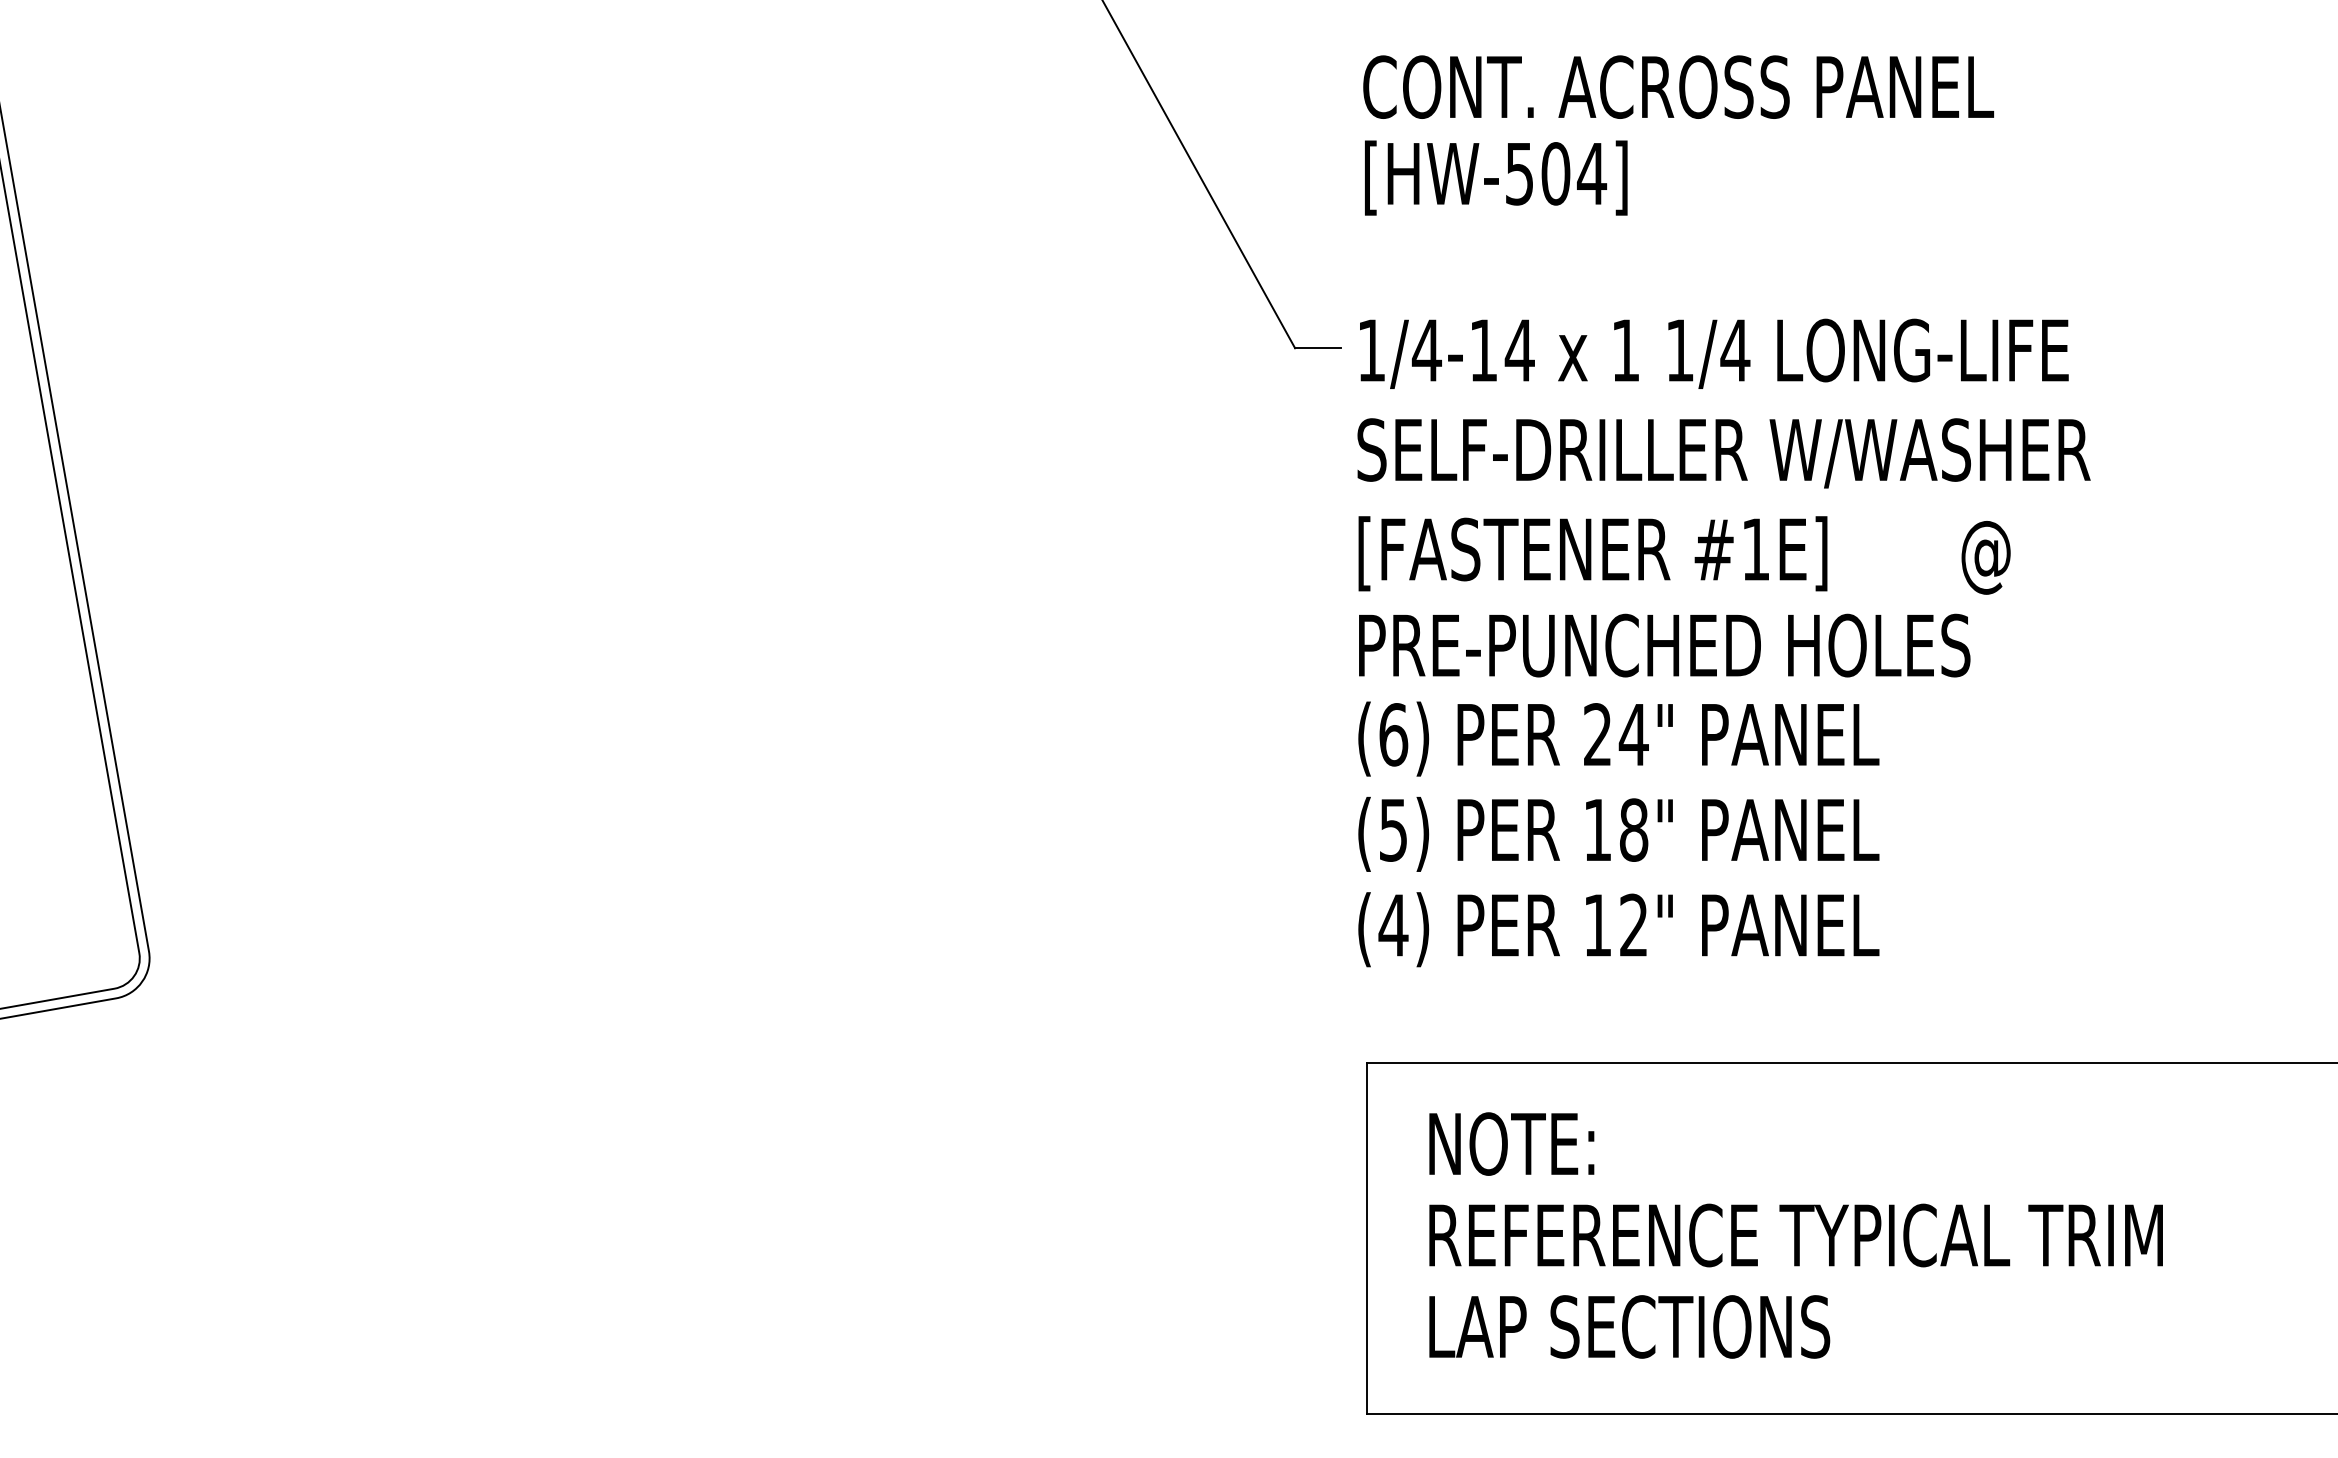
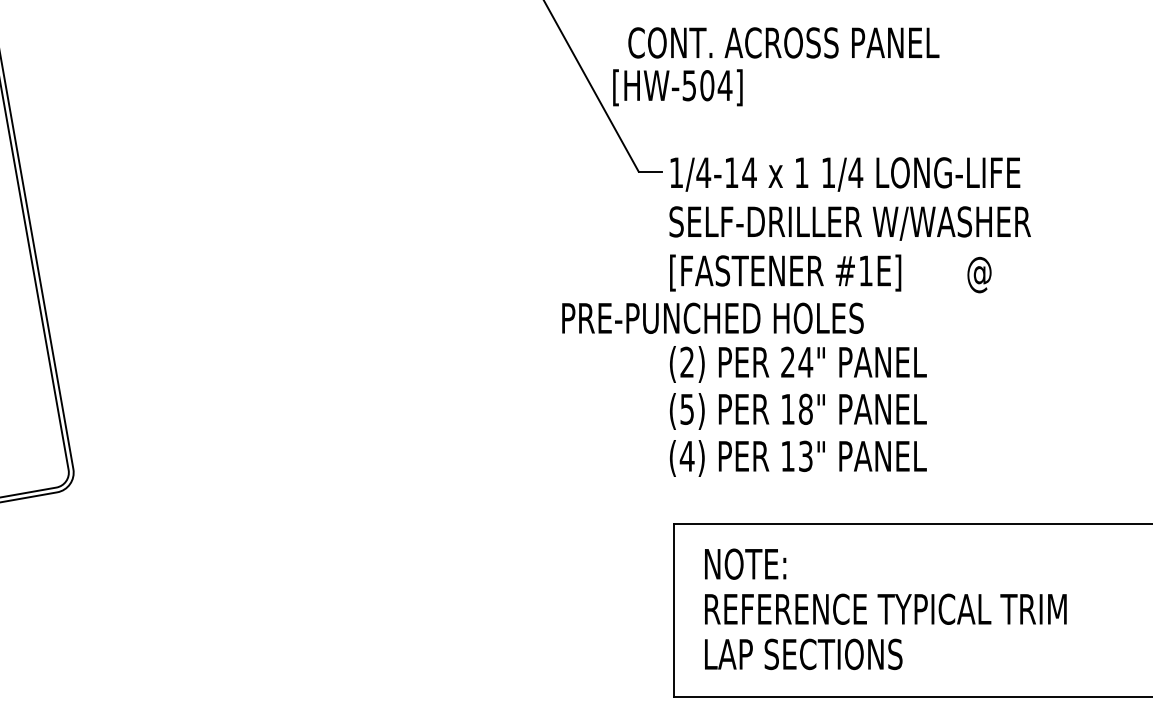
text: (1677, 86) -> (783, 42), moved
text: (1495, 177) -> (677, 87), moved
text: (1663, 643) -> (712, 317), moved
text: (1394, 733) -> (687, 361), (6) -> (2)
text: (1633, 925) -> (805, 456), 12" -> 13"

